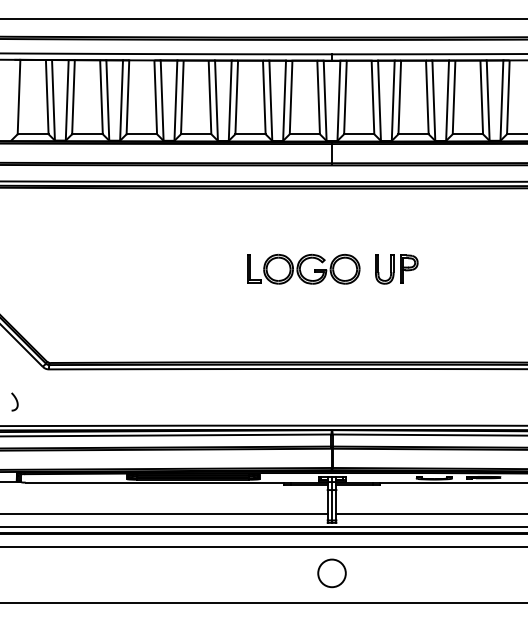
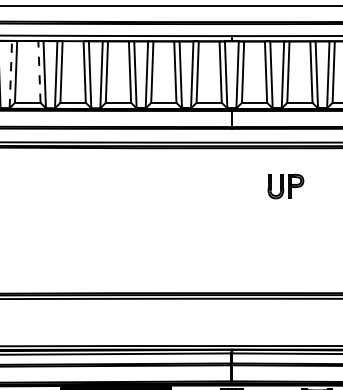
line: (101, 97) -> (39, 72), solid -> dashed
line: (67, 99) -> (11, 73), solid -> dashed
part: (303, 268) -> (208, 214), removed
part: (396, 269) -> (285, 186), moved

